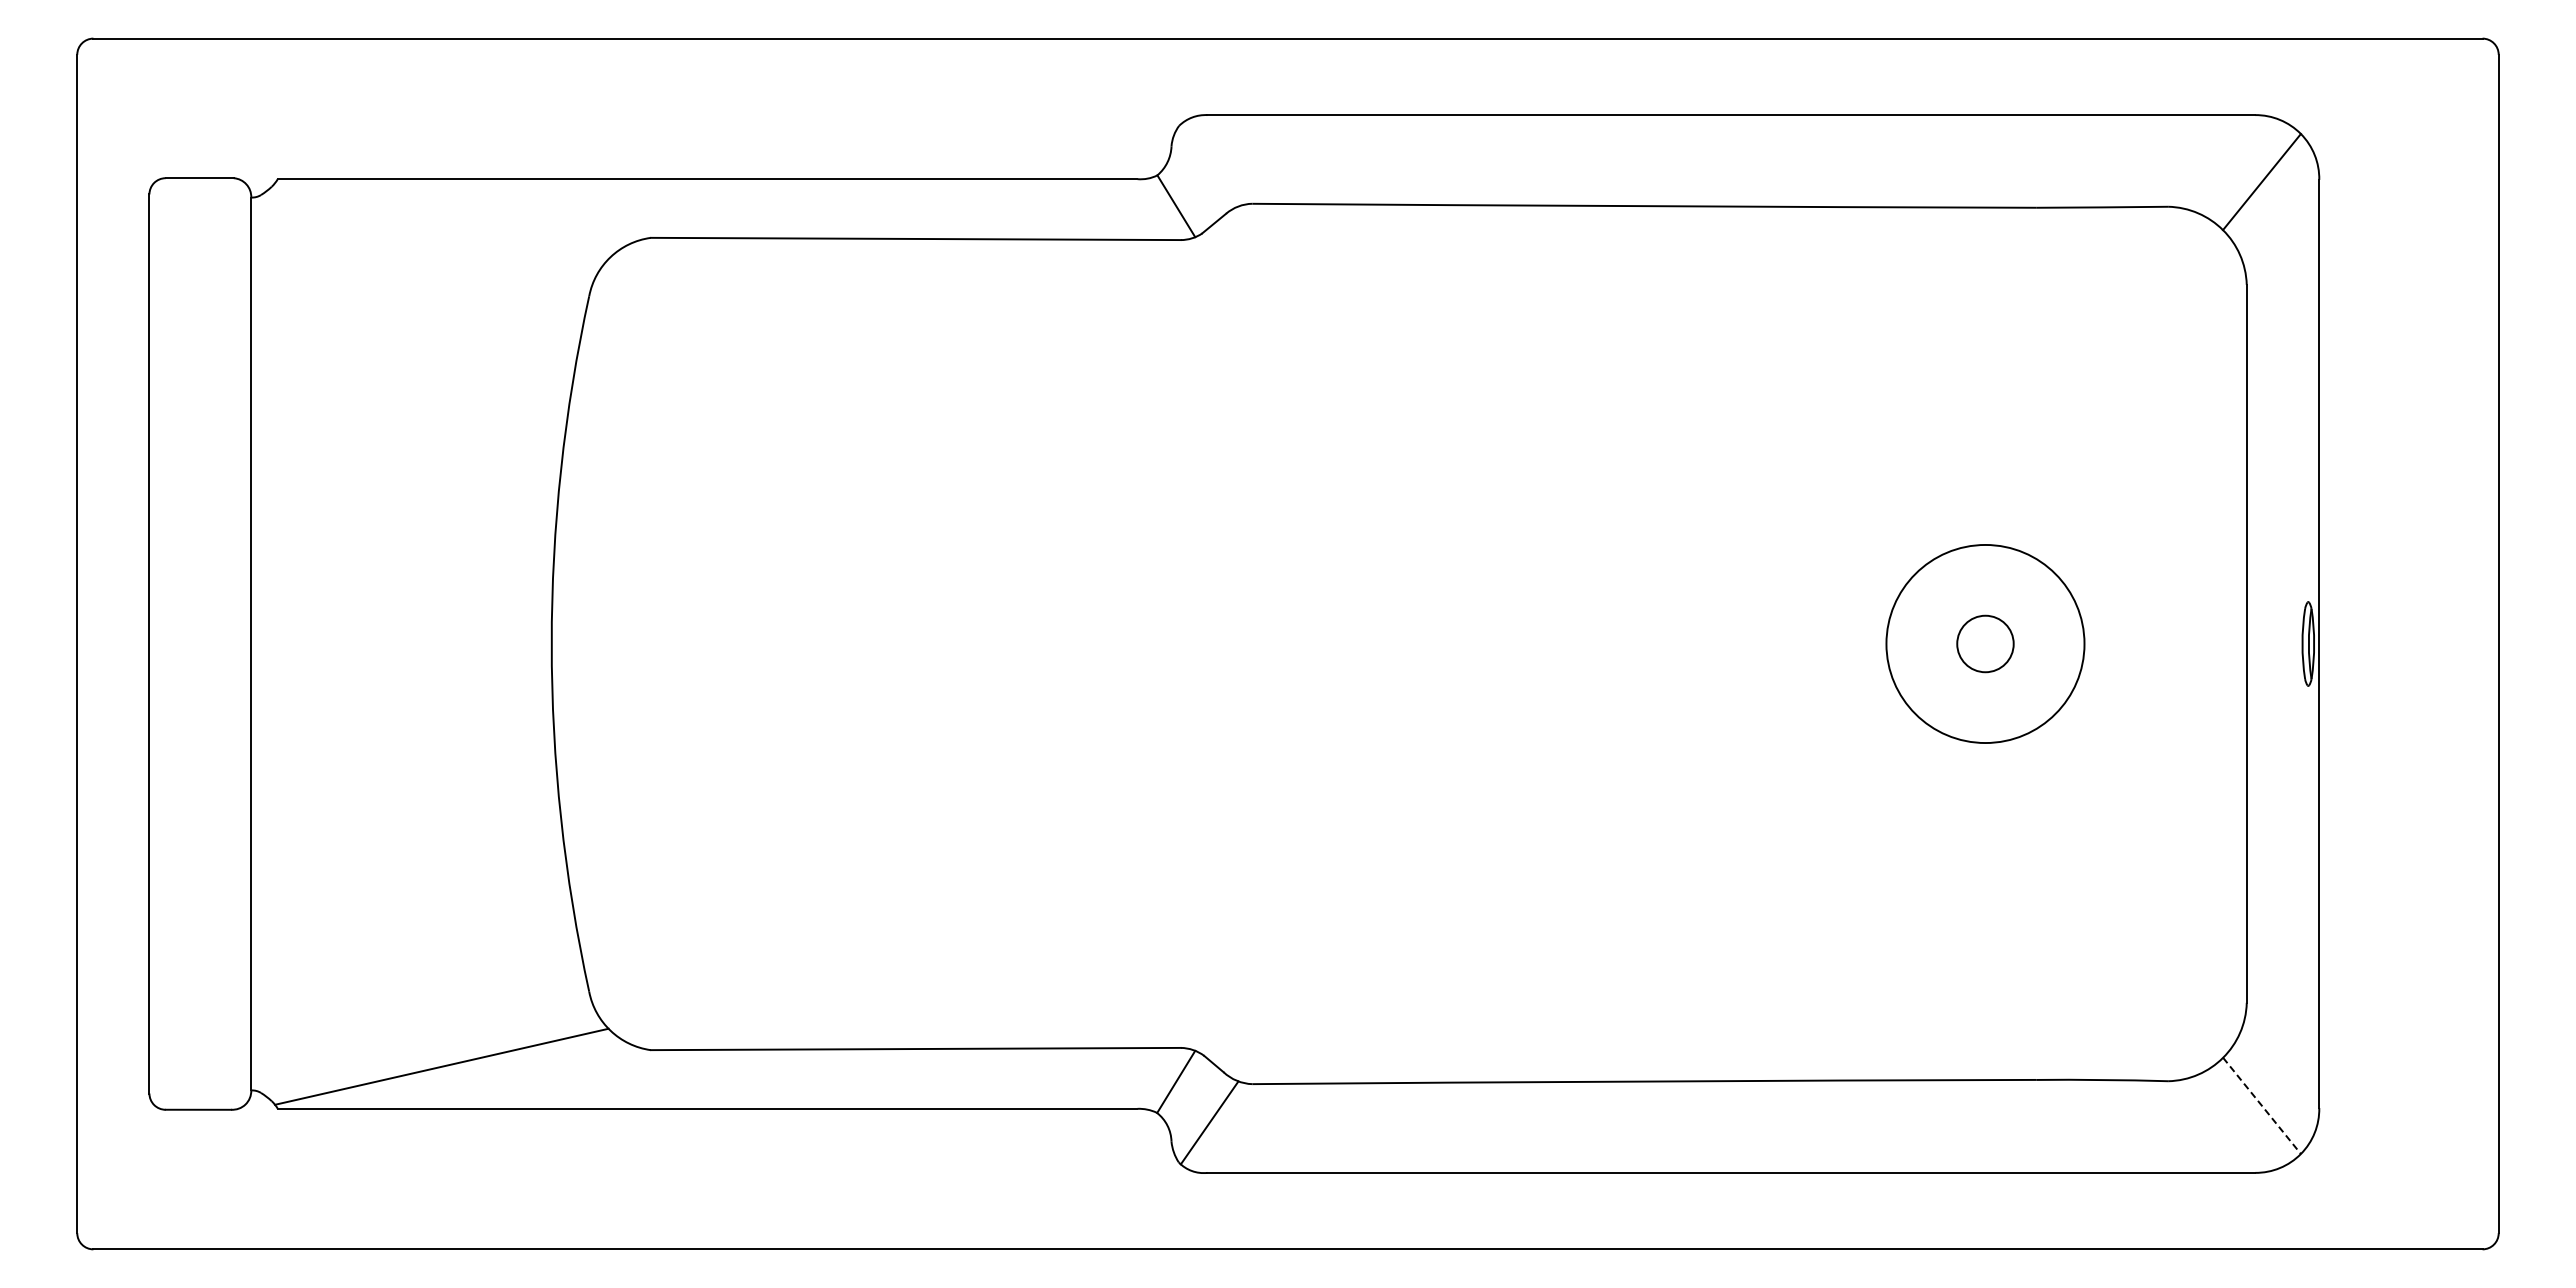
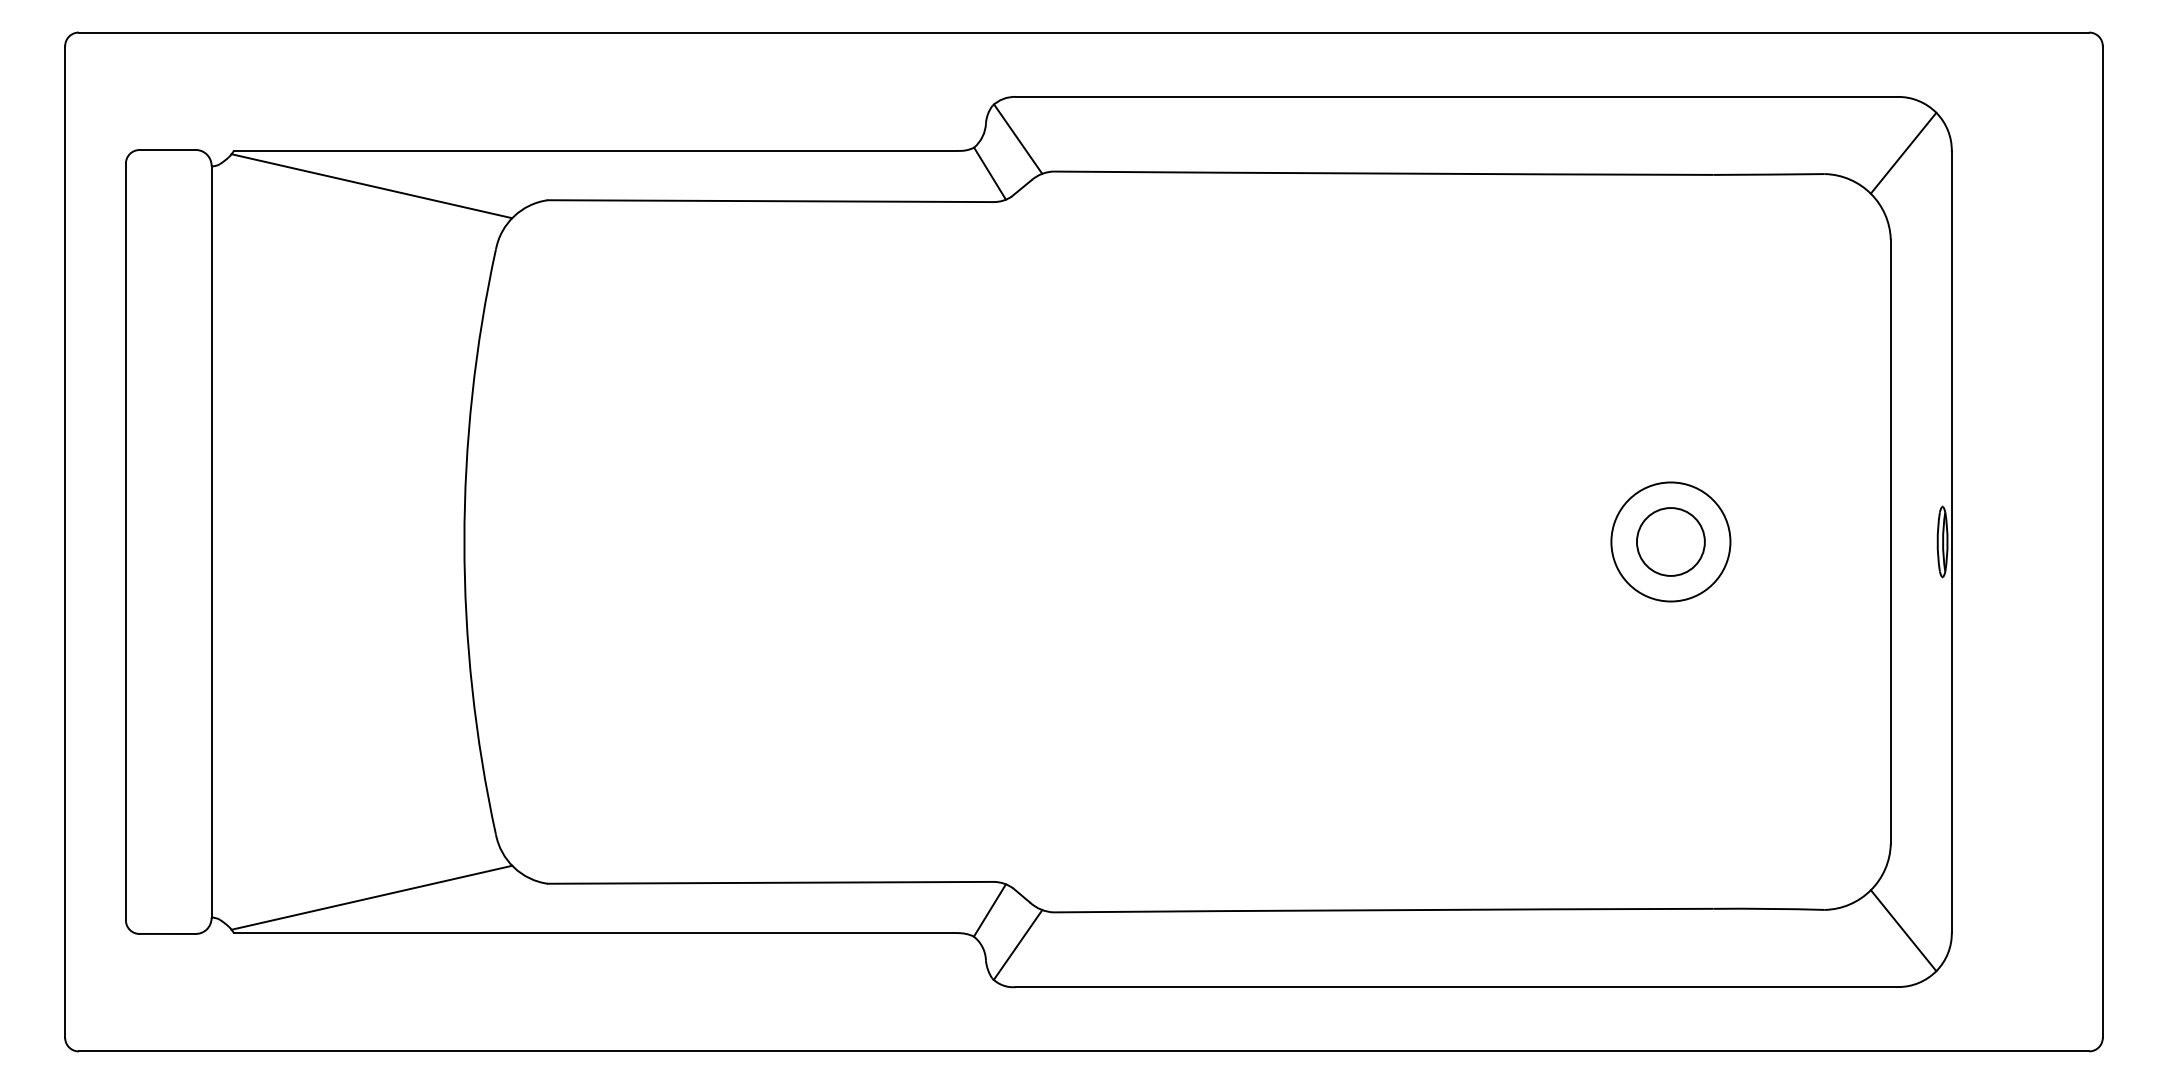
line: (1209, 165) -> (1017, 139), added
line: (441, 221) -> (371, 186), added
circle: (1985, 643) -> (1670, 541), size x0.71
circle: (1985, 643) -> (1670, 541), size x1.43
line: (2262, 1105) -> (1904, 930), dashed -> solid

